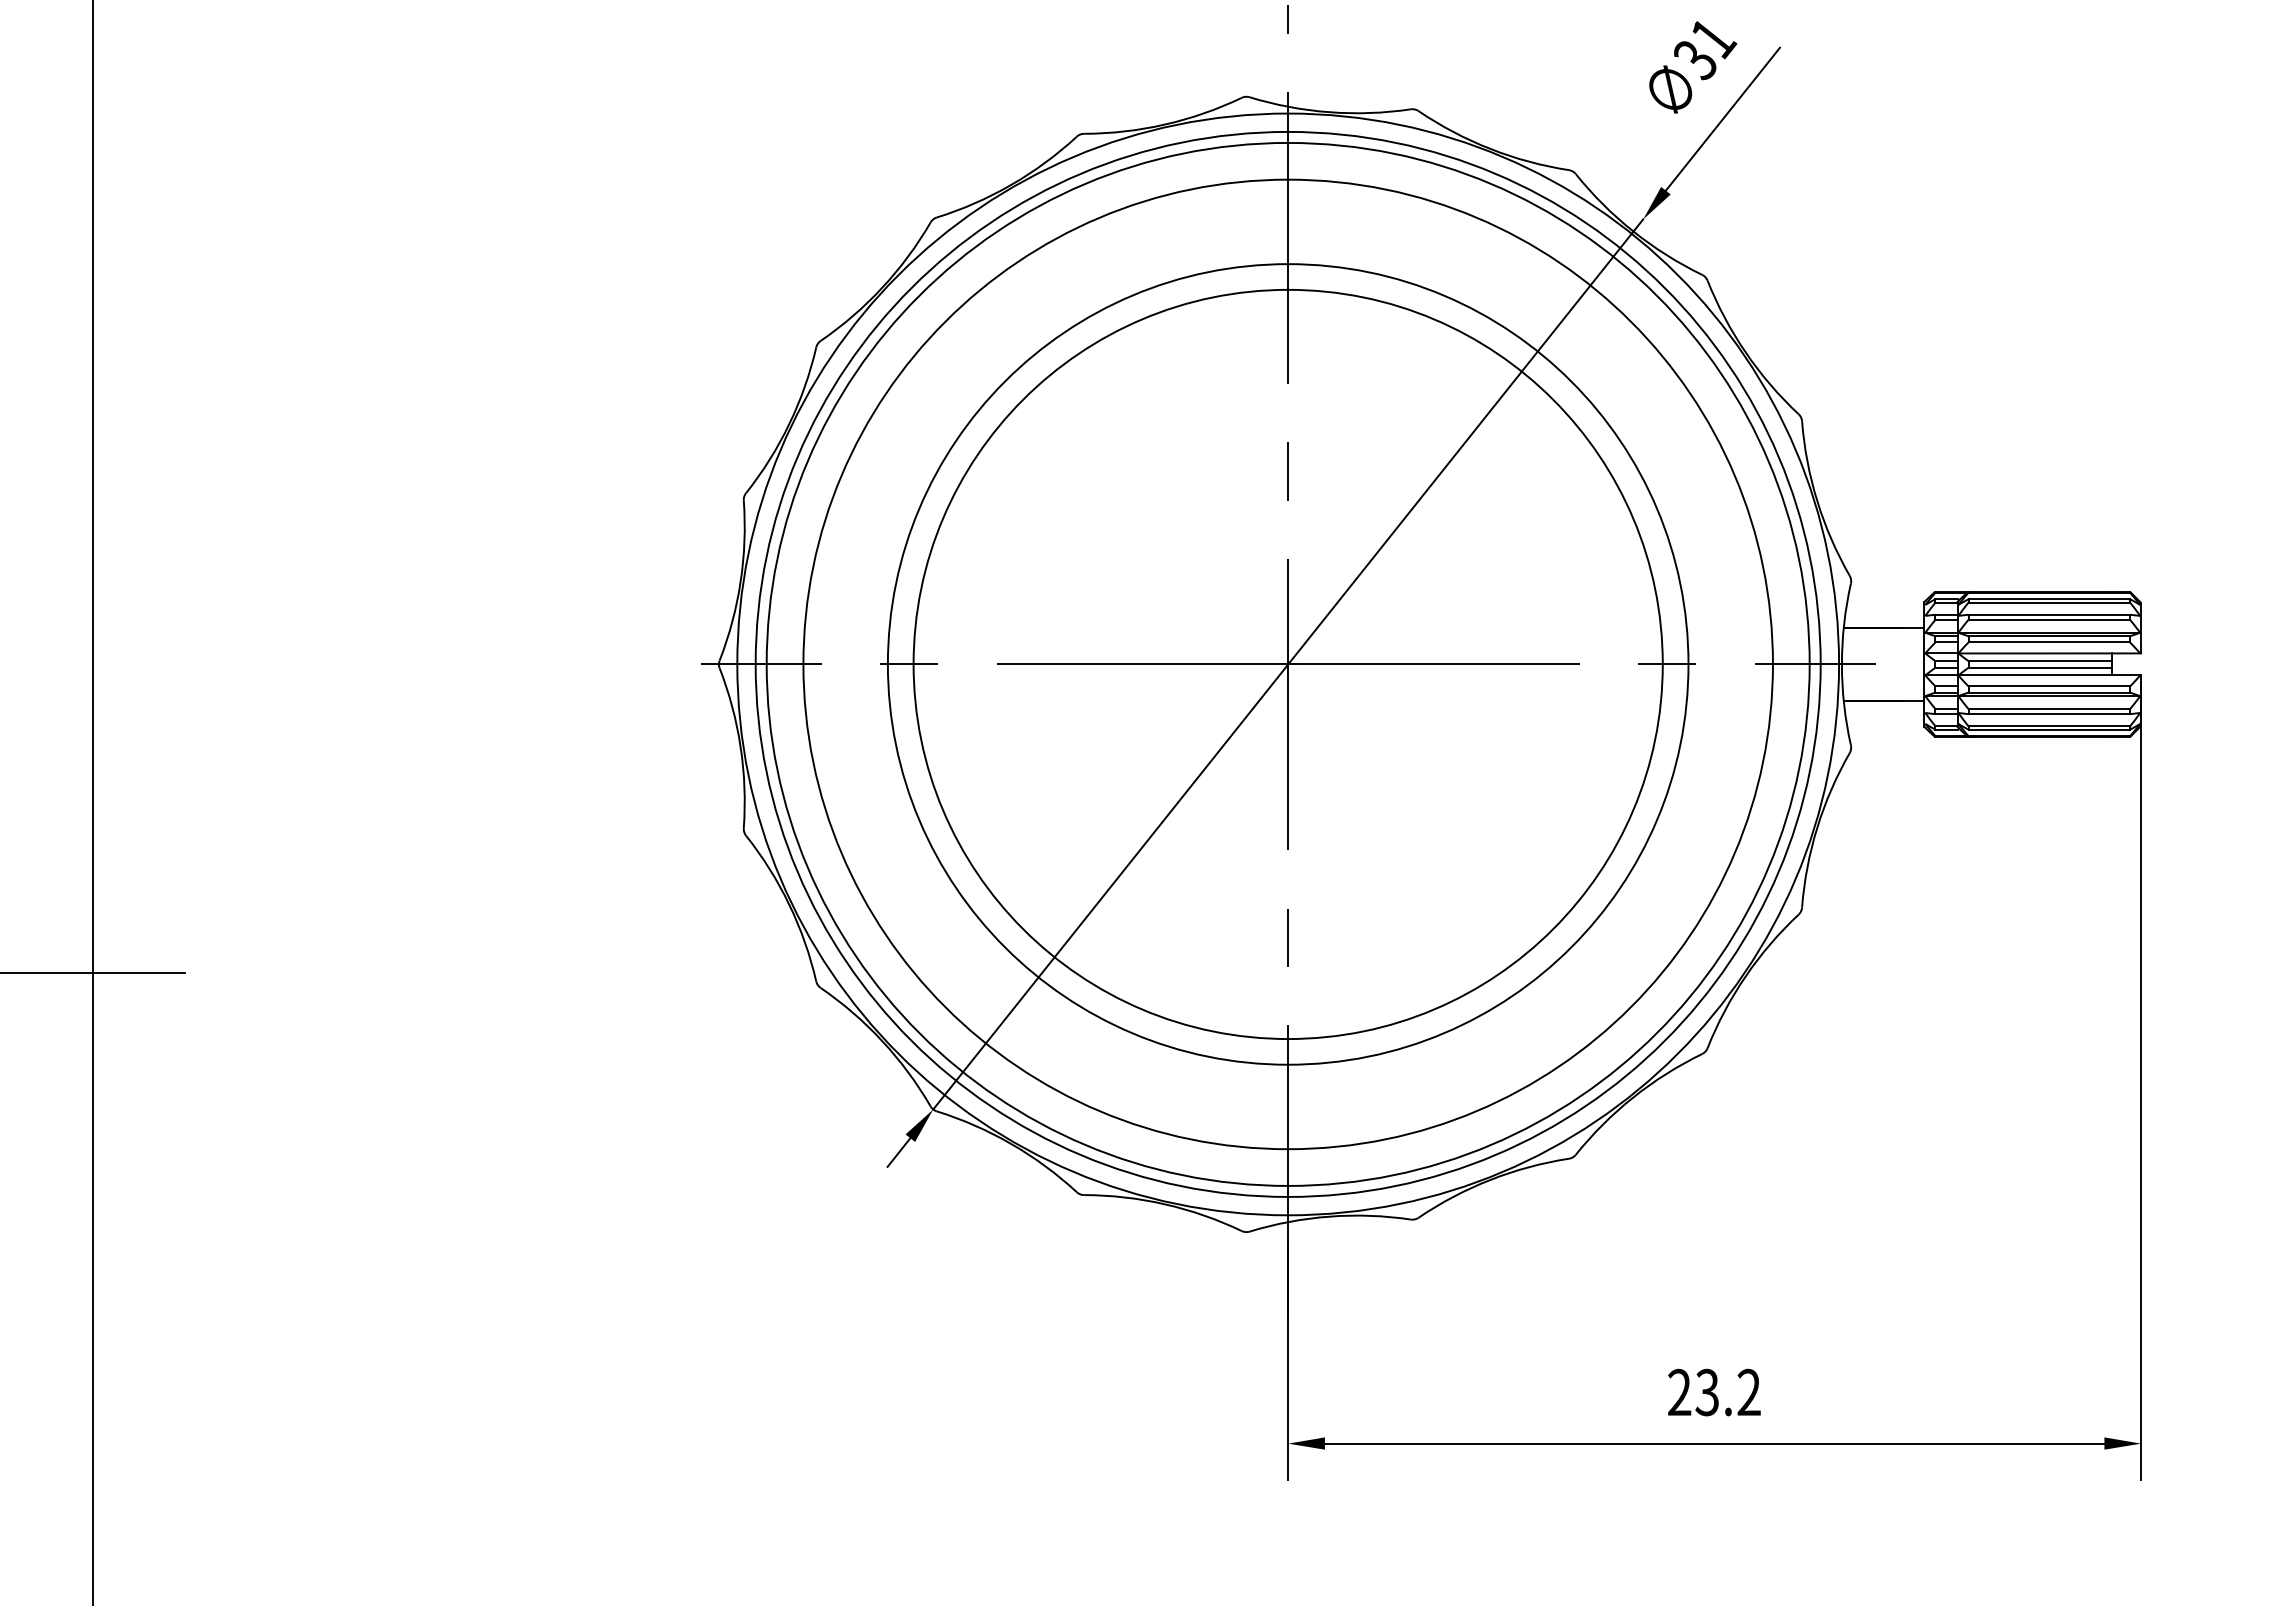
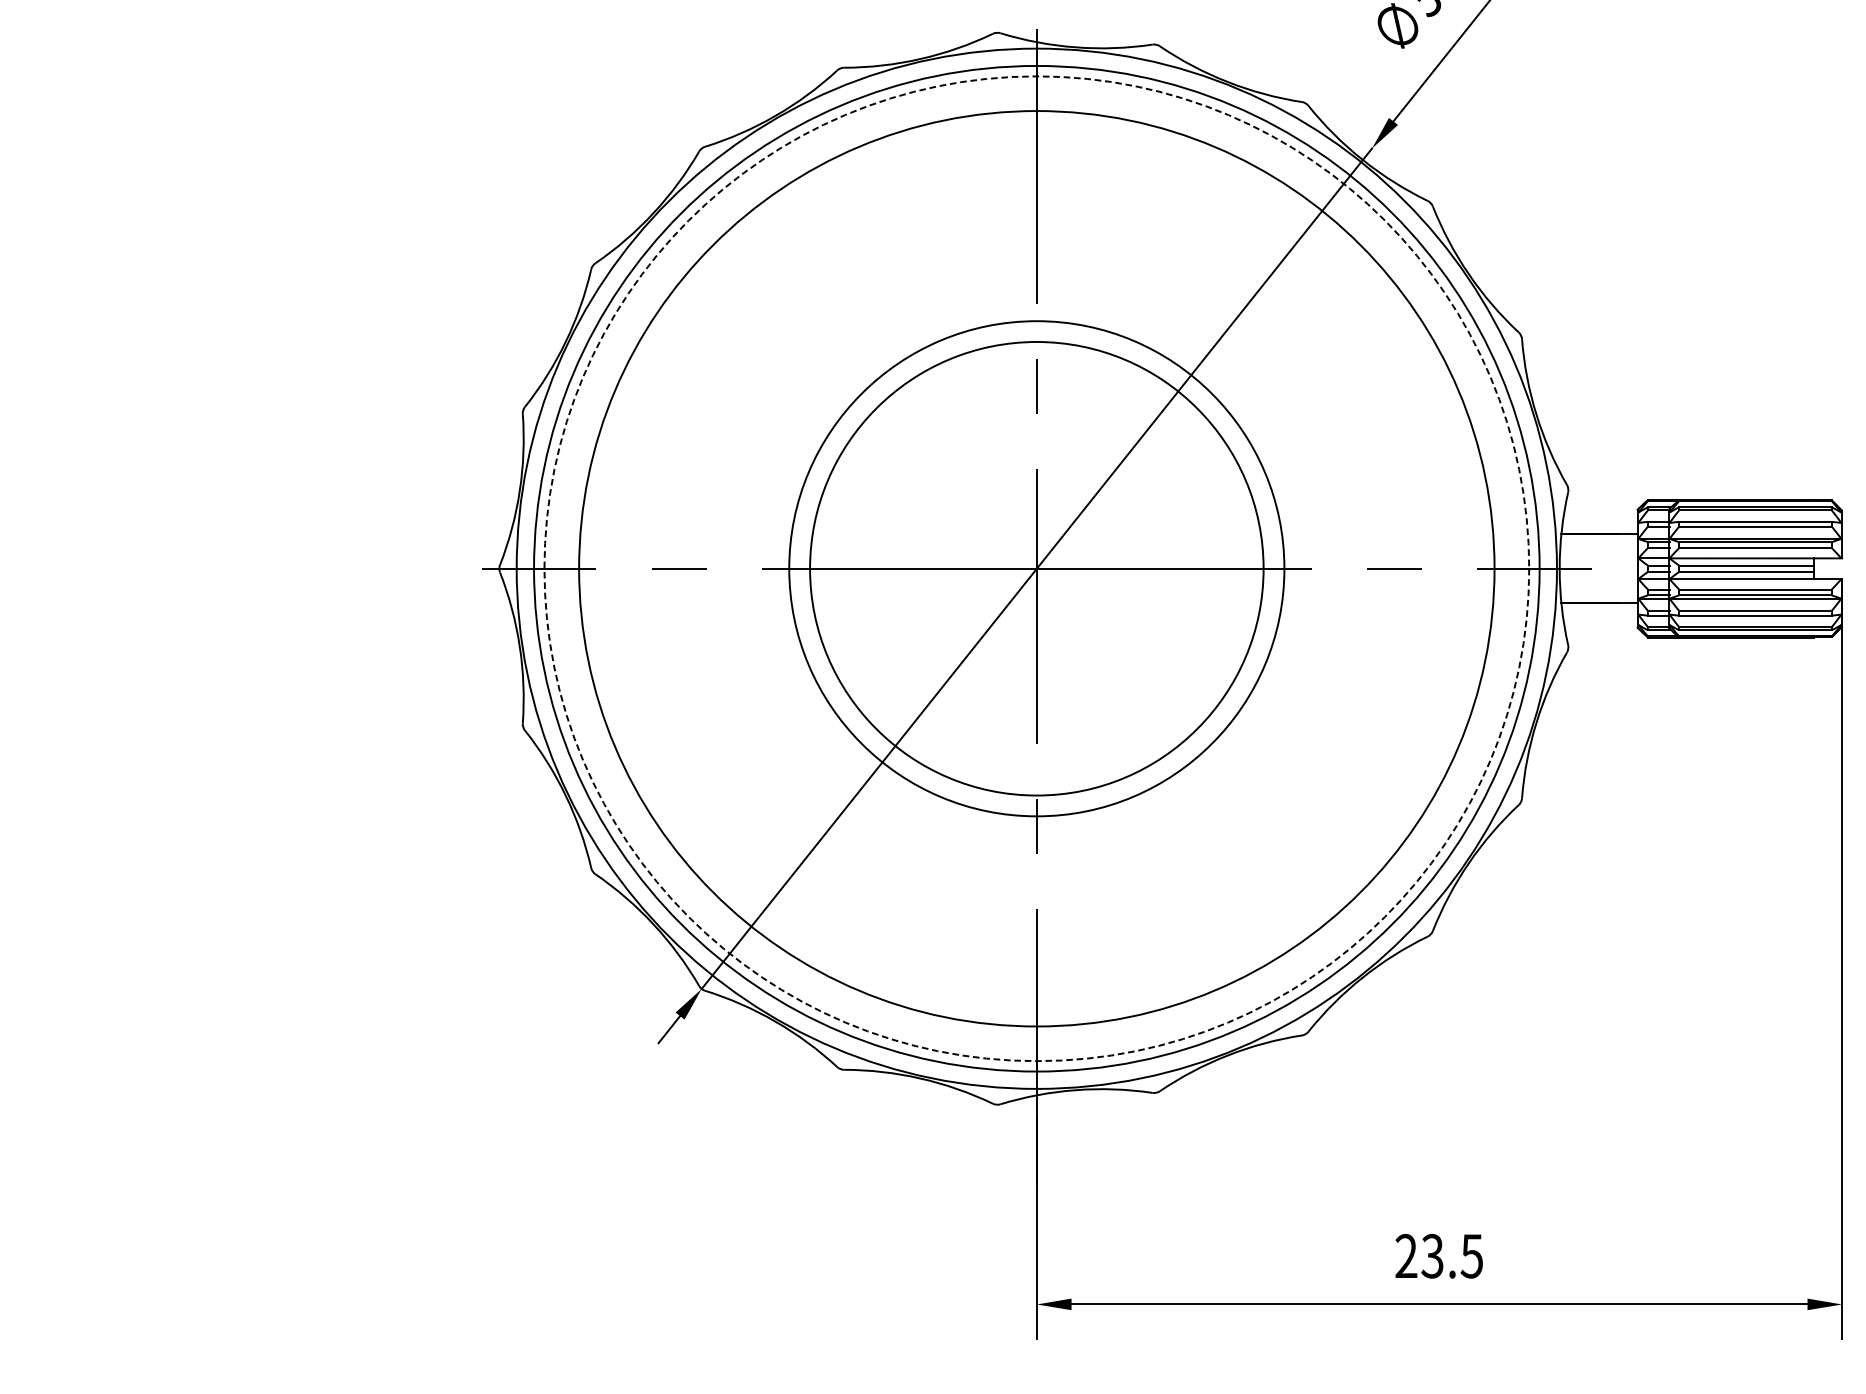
circle: (1287, 663) -> (1036, 567), solid -> dashed
circle: (1287, 664) -> (1036, 568), size x0.6
circle: (1287, 664) -> (1036, 568), size x0.7
text: (1748, 1392) -> (1471, 1256), 23.2 -> 23.5

